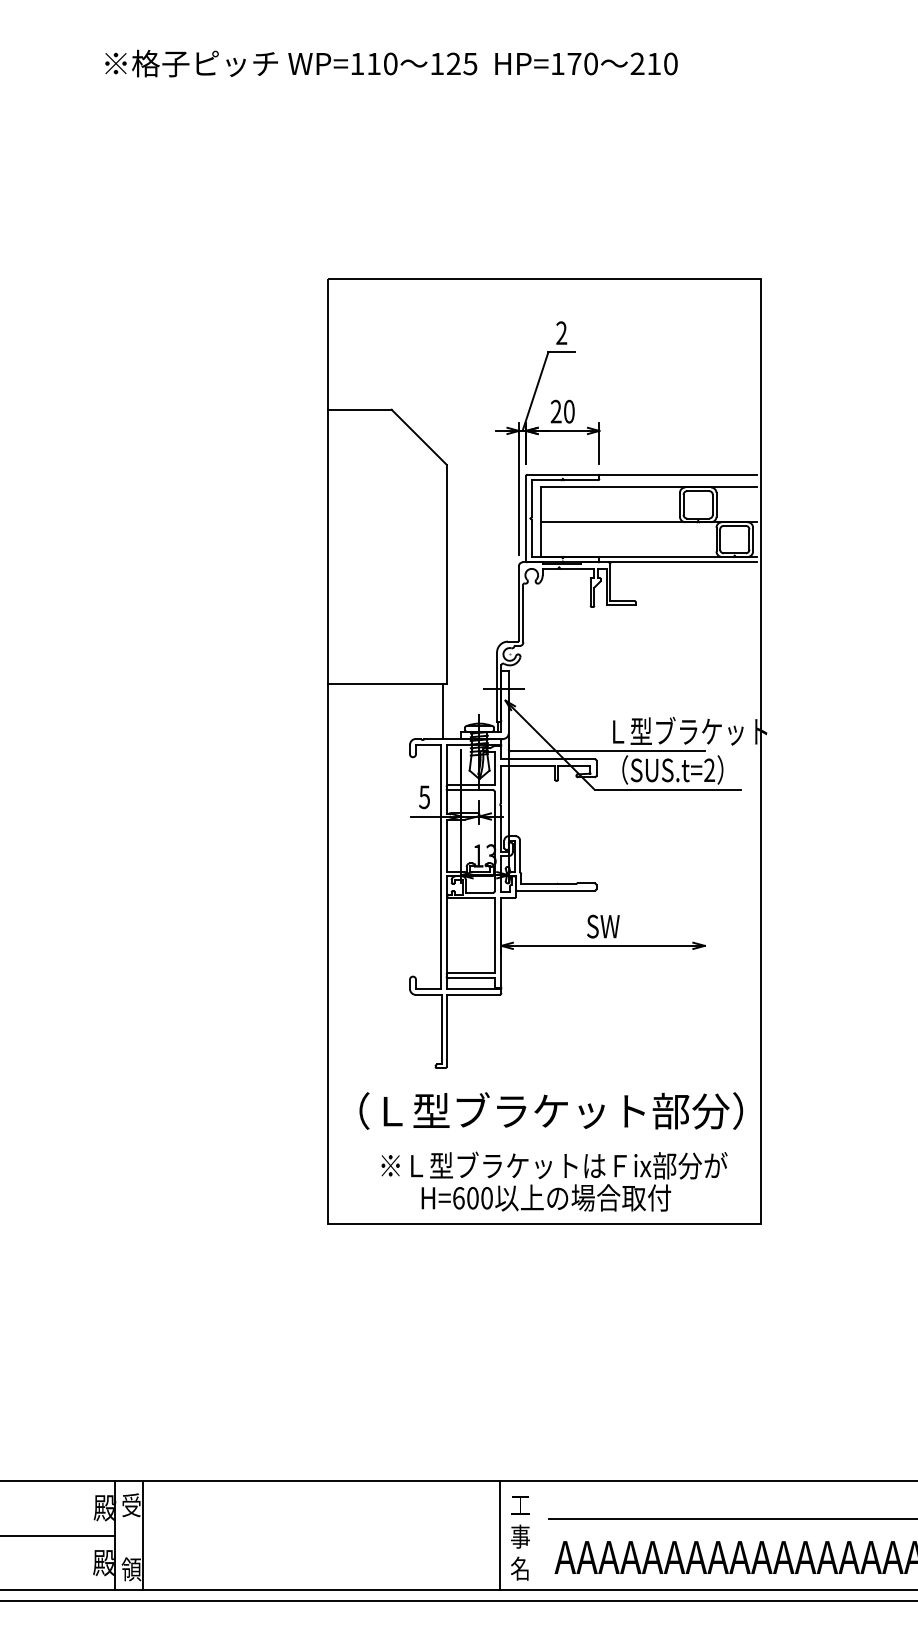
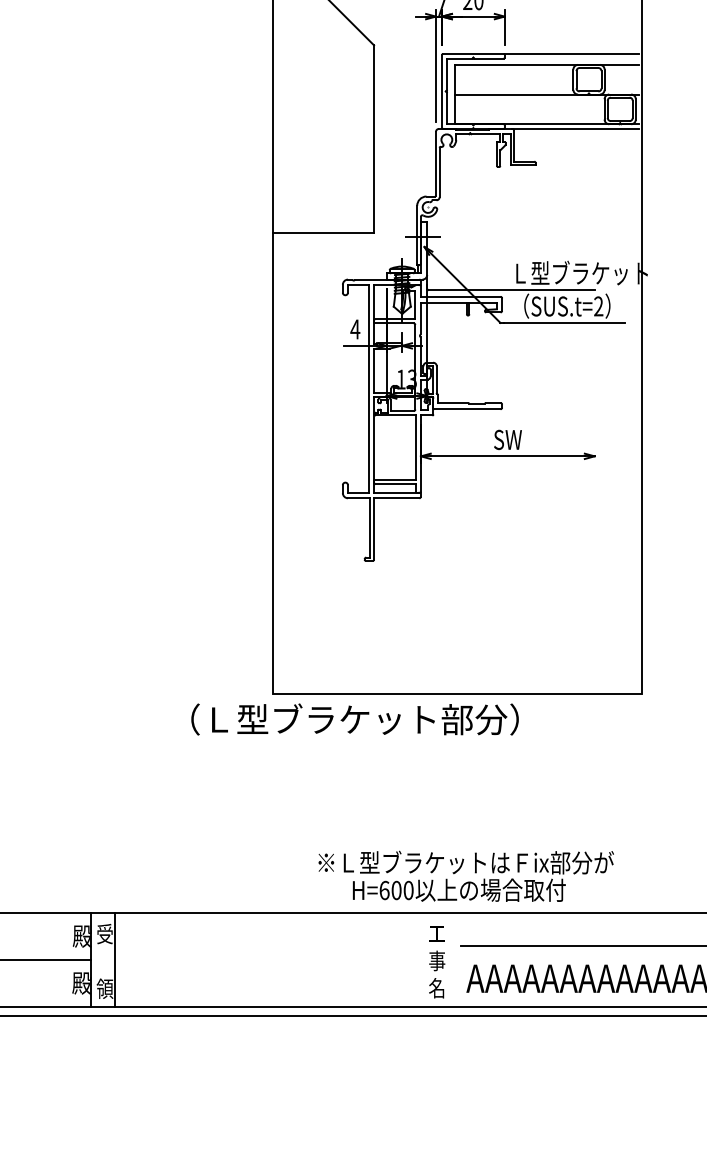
line: (442, 711) -> (370, 256), removed
text: (424, 797) -> (355, 329), 5 -> 4
text: (550, 1110) -> (354, 719), moved
text: (554, 1181) -> (466, 876), moved
line: (499, 1535) -> (419, 959), removed

